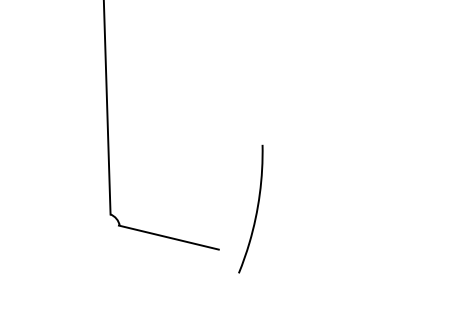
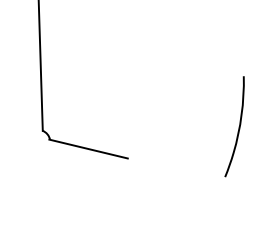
curve: (256, 208) -> (239, 126), moved

